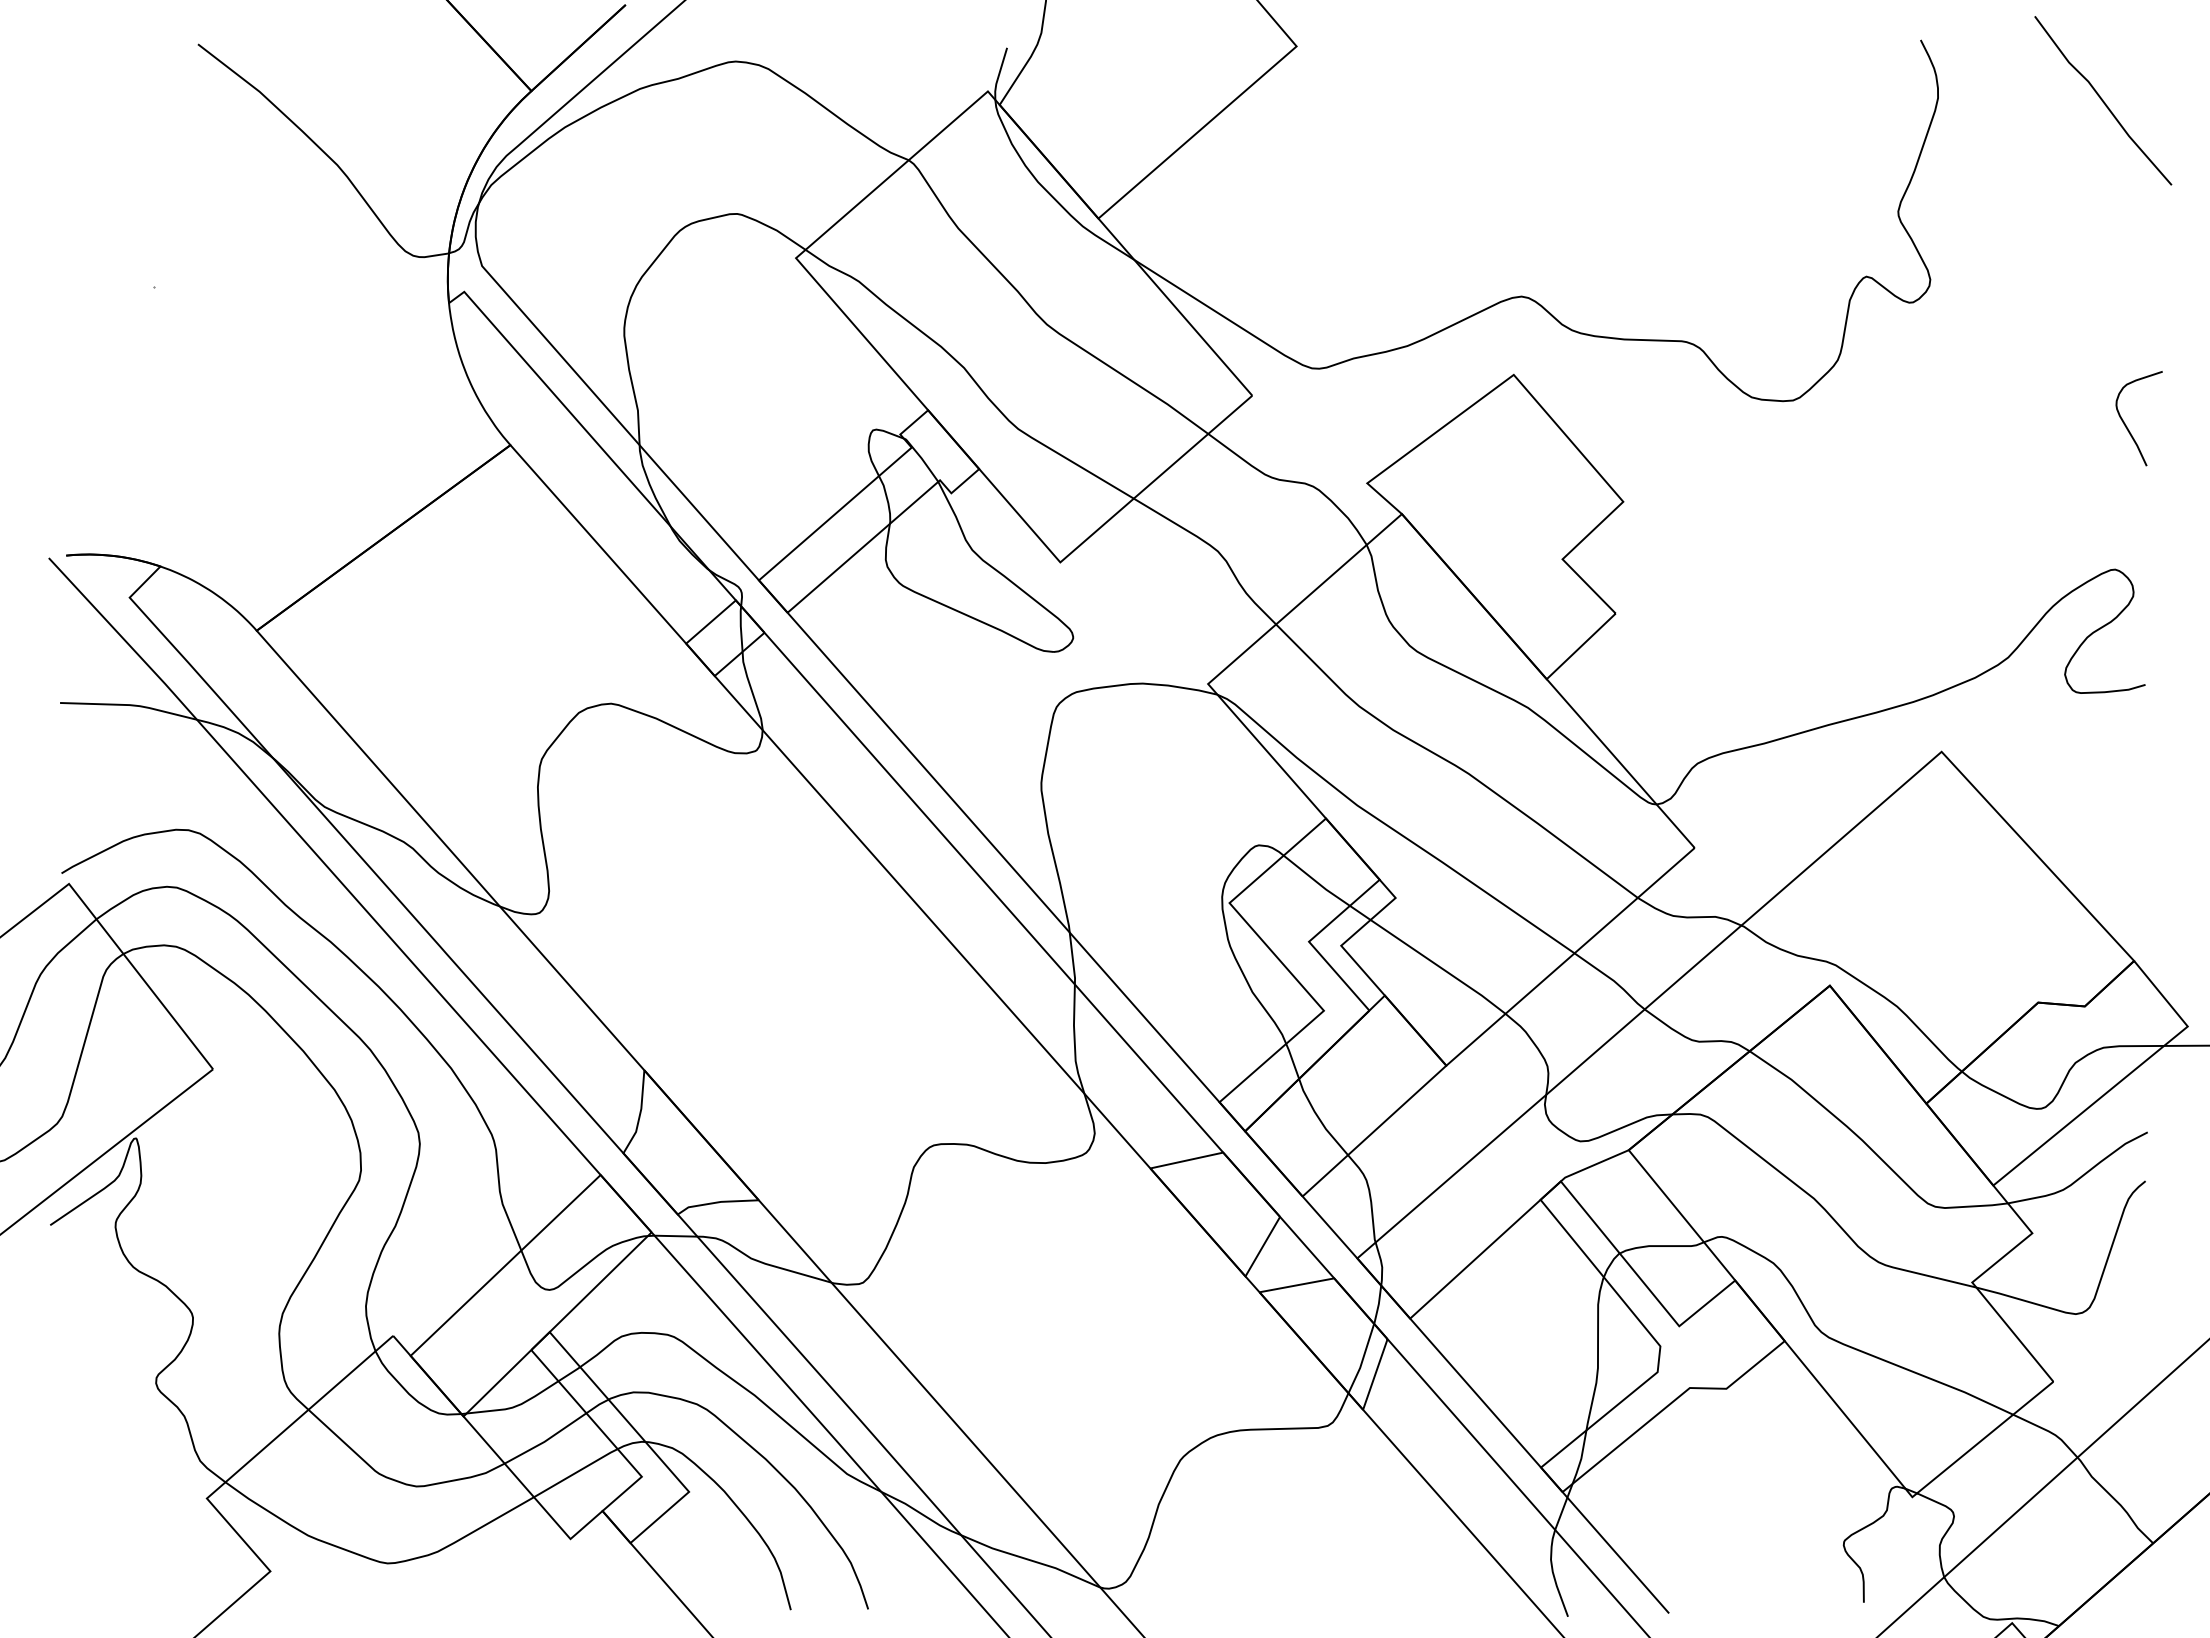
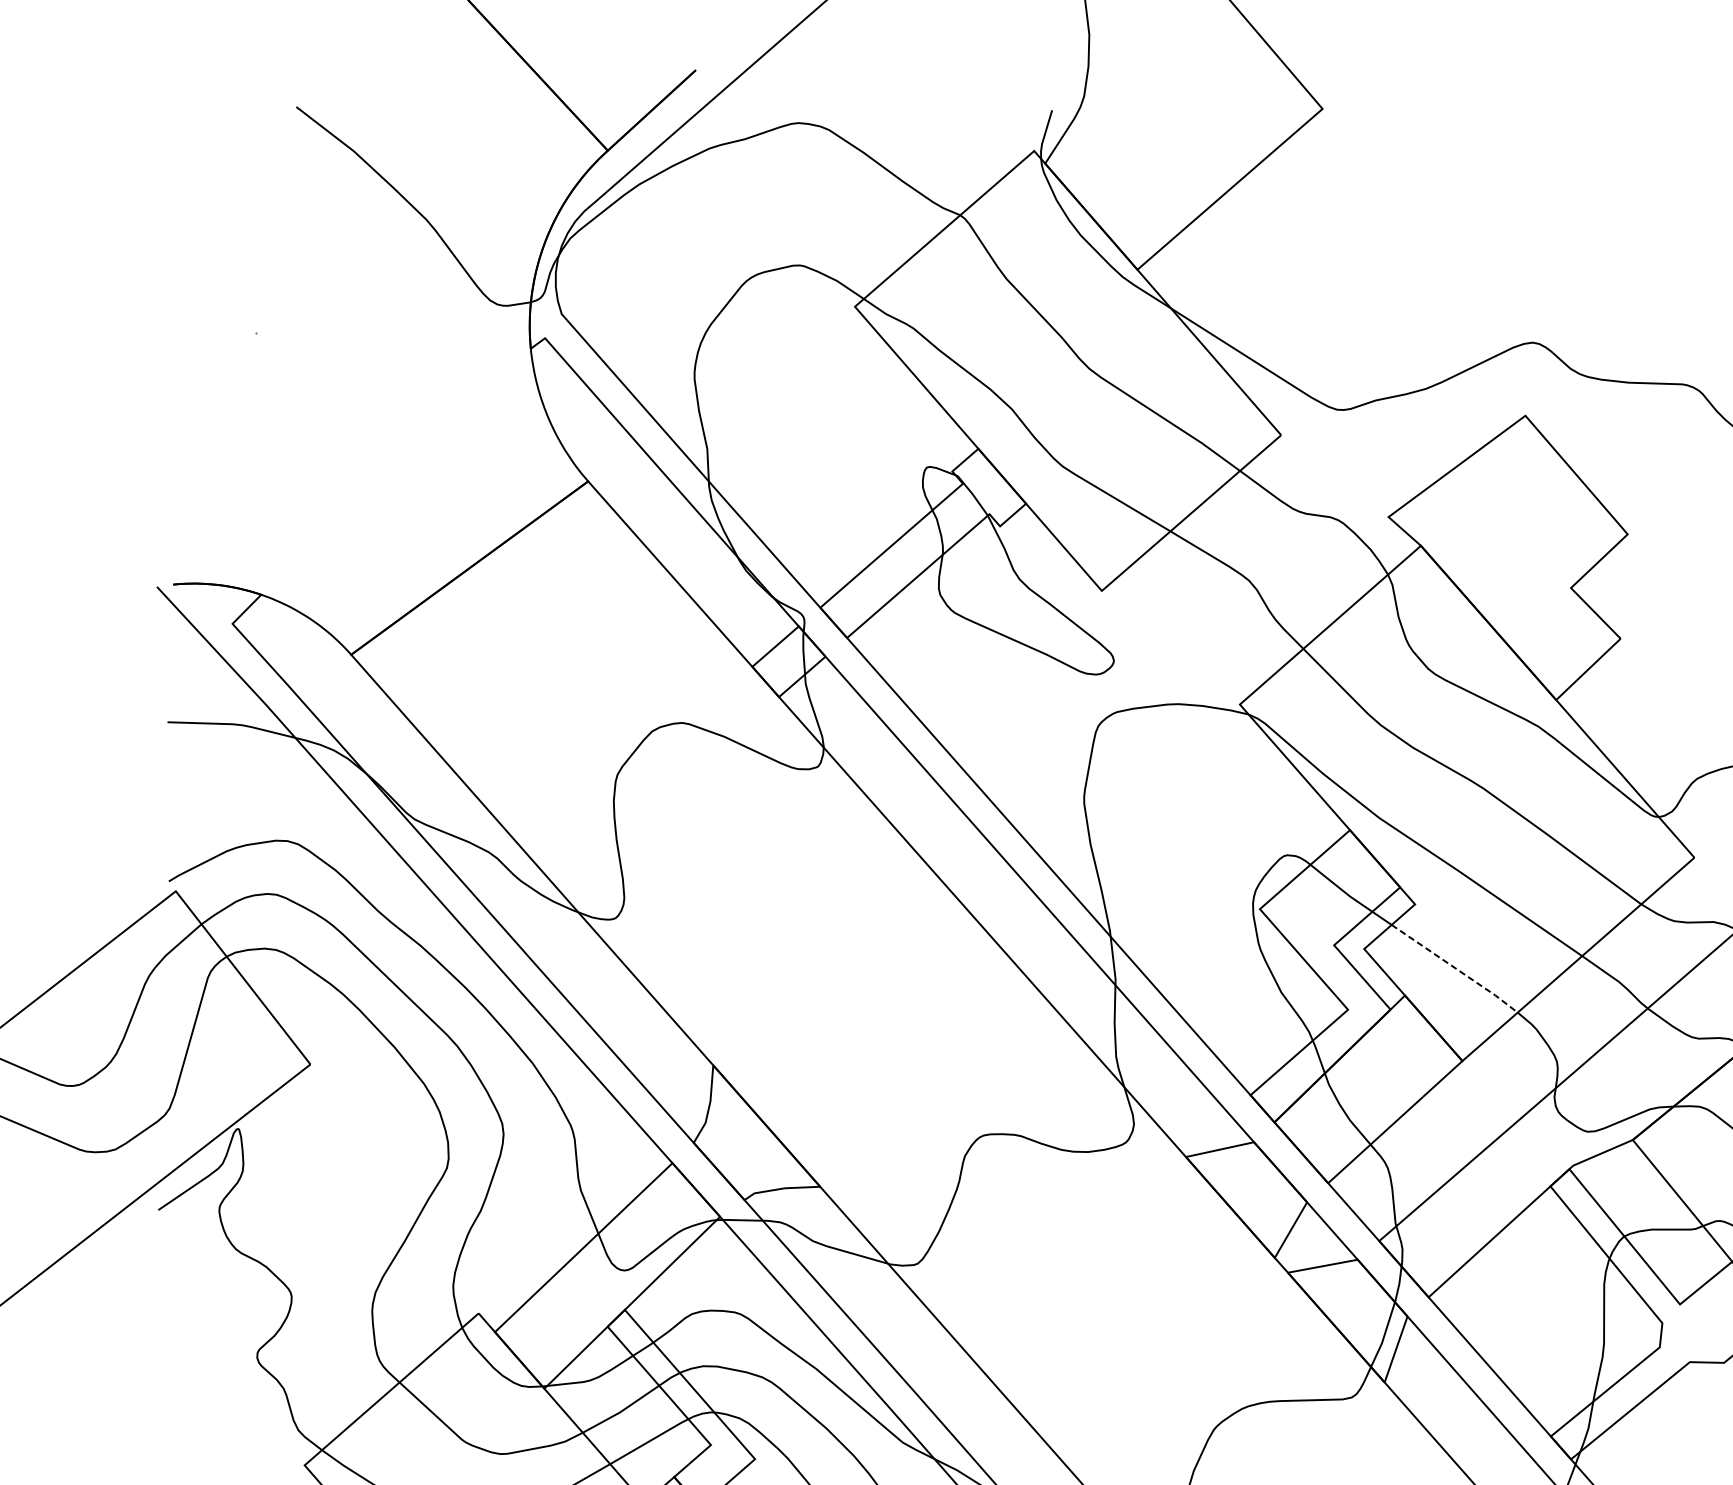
line: (1439, 966) -> (1456, 968), solid -> dashed

